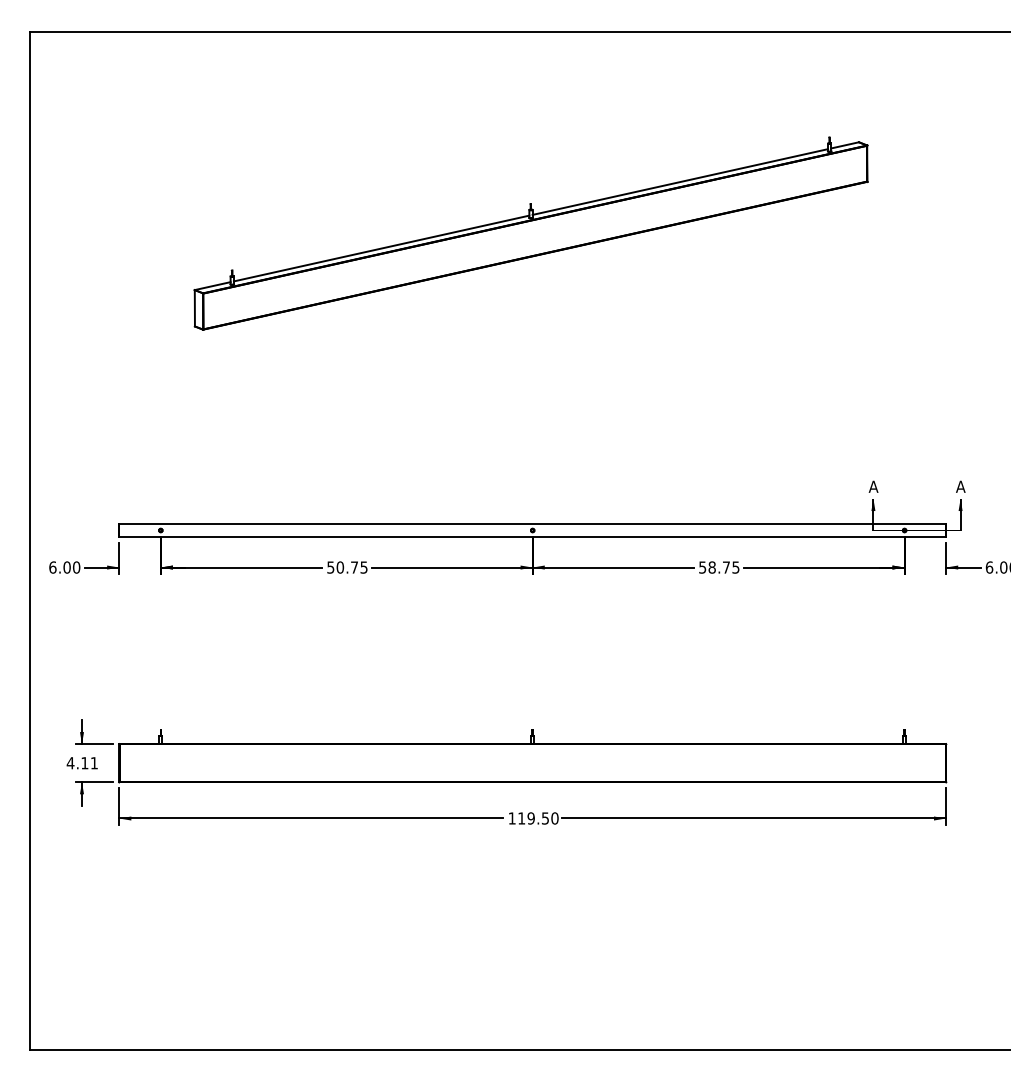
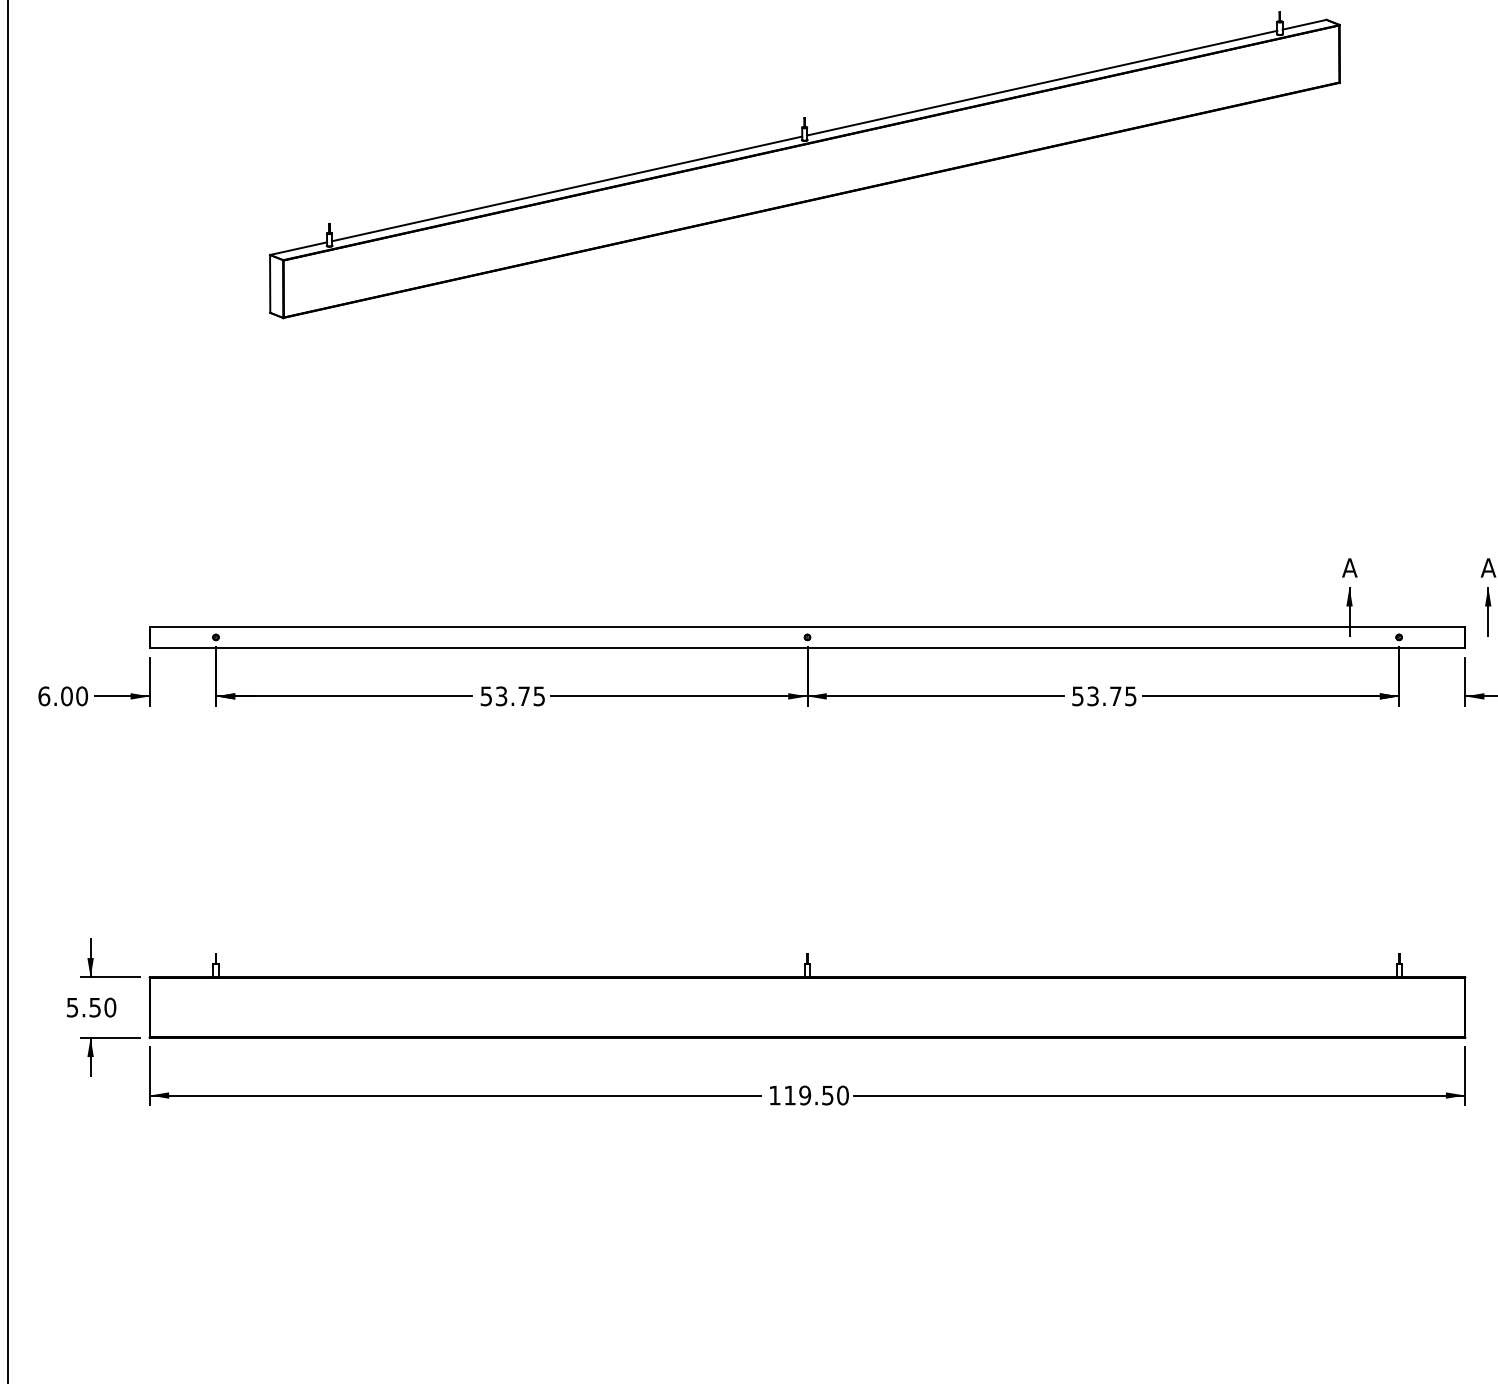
text: (340, 567) -> (501, 696), 50.75 -> 53.75
text: (711, 567) -> (1091, 696), 58.75 -> 53.75
text: (82, 763) -> (91, 1008), 4.11 -> 5.50

